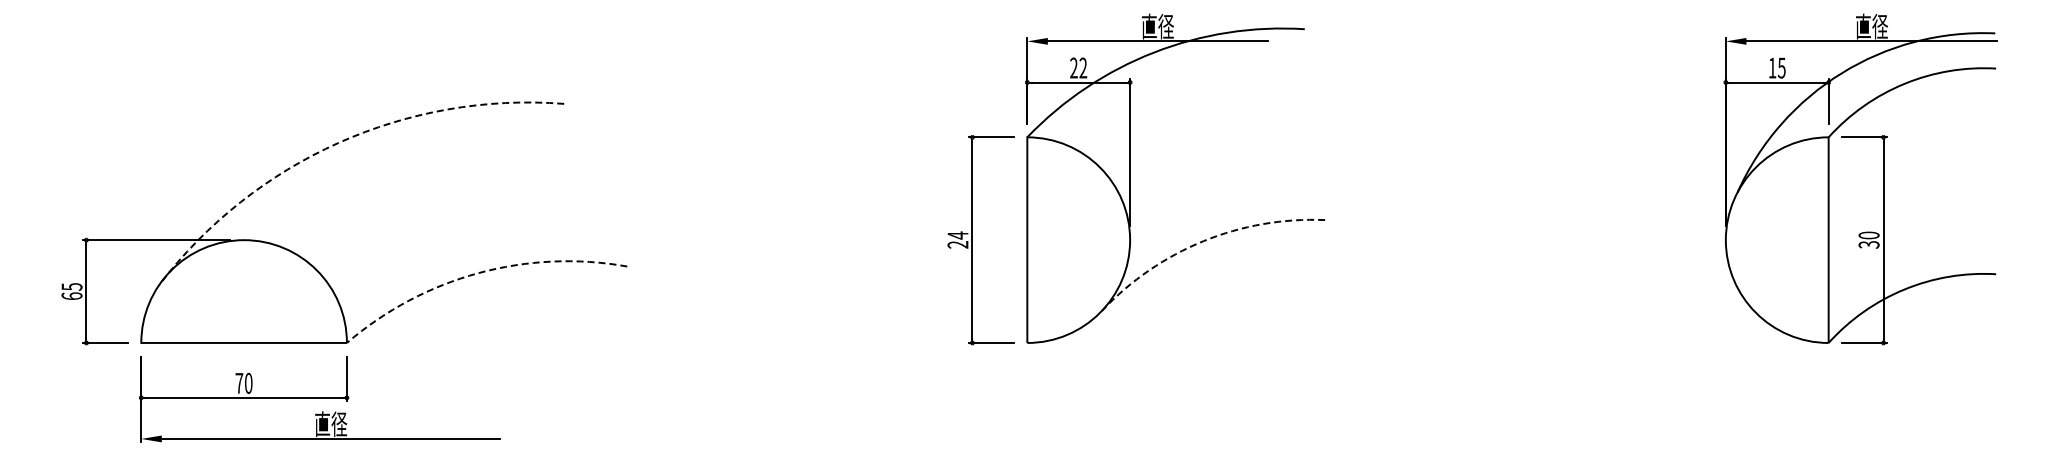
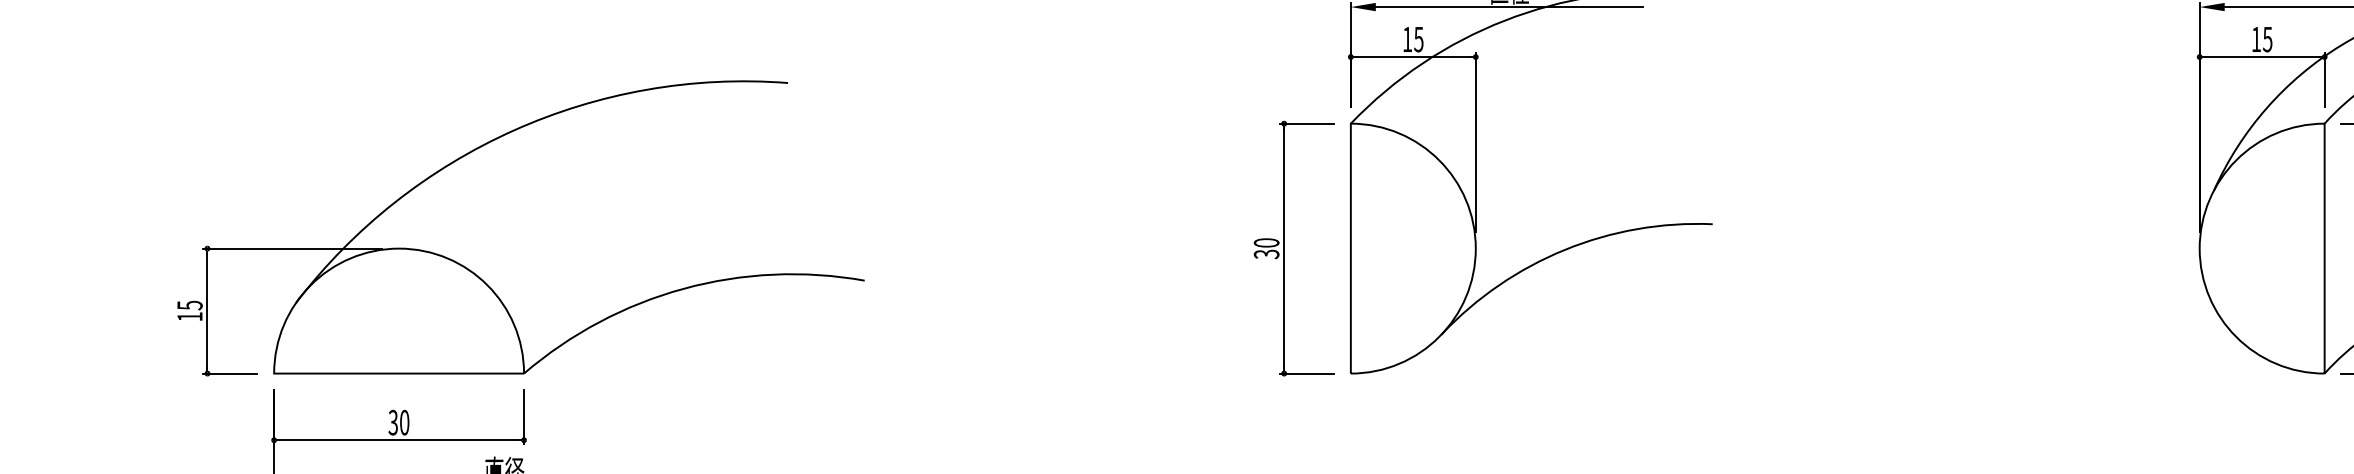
text: (1078, 67) -> (1413, 38), 22 -> 15
arc: (338, 142) -> (513, 129), dashed -> solid
text: (957, 239) -> (1266, 247), 24 -> 30
arc: (1203, 241) -> (1564, 250), dashed -> solid
arc: (478, 273) -> (683, 289), dashed -> solid
text: (71, 295) -> (189, 315), 65 -> 15
text: (239, 382) -> (393, 421), 70 -> 30

